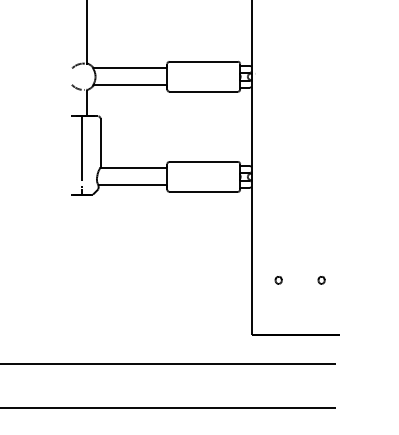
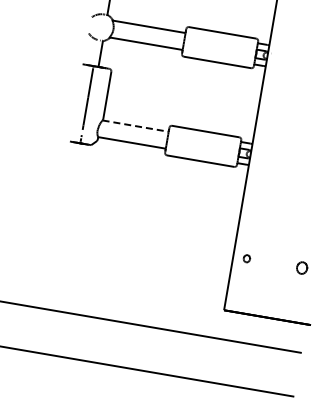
line: (133, 168) -> (135, 126), solid -> dashed
part: (278, 280) -> (246, 258), moved
part: (321, 280) -> (301, 268), size x1.6

